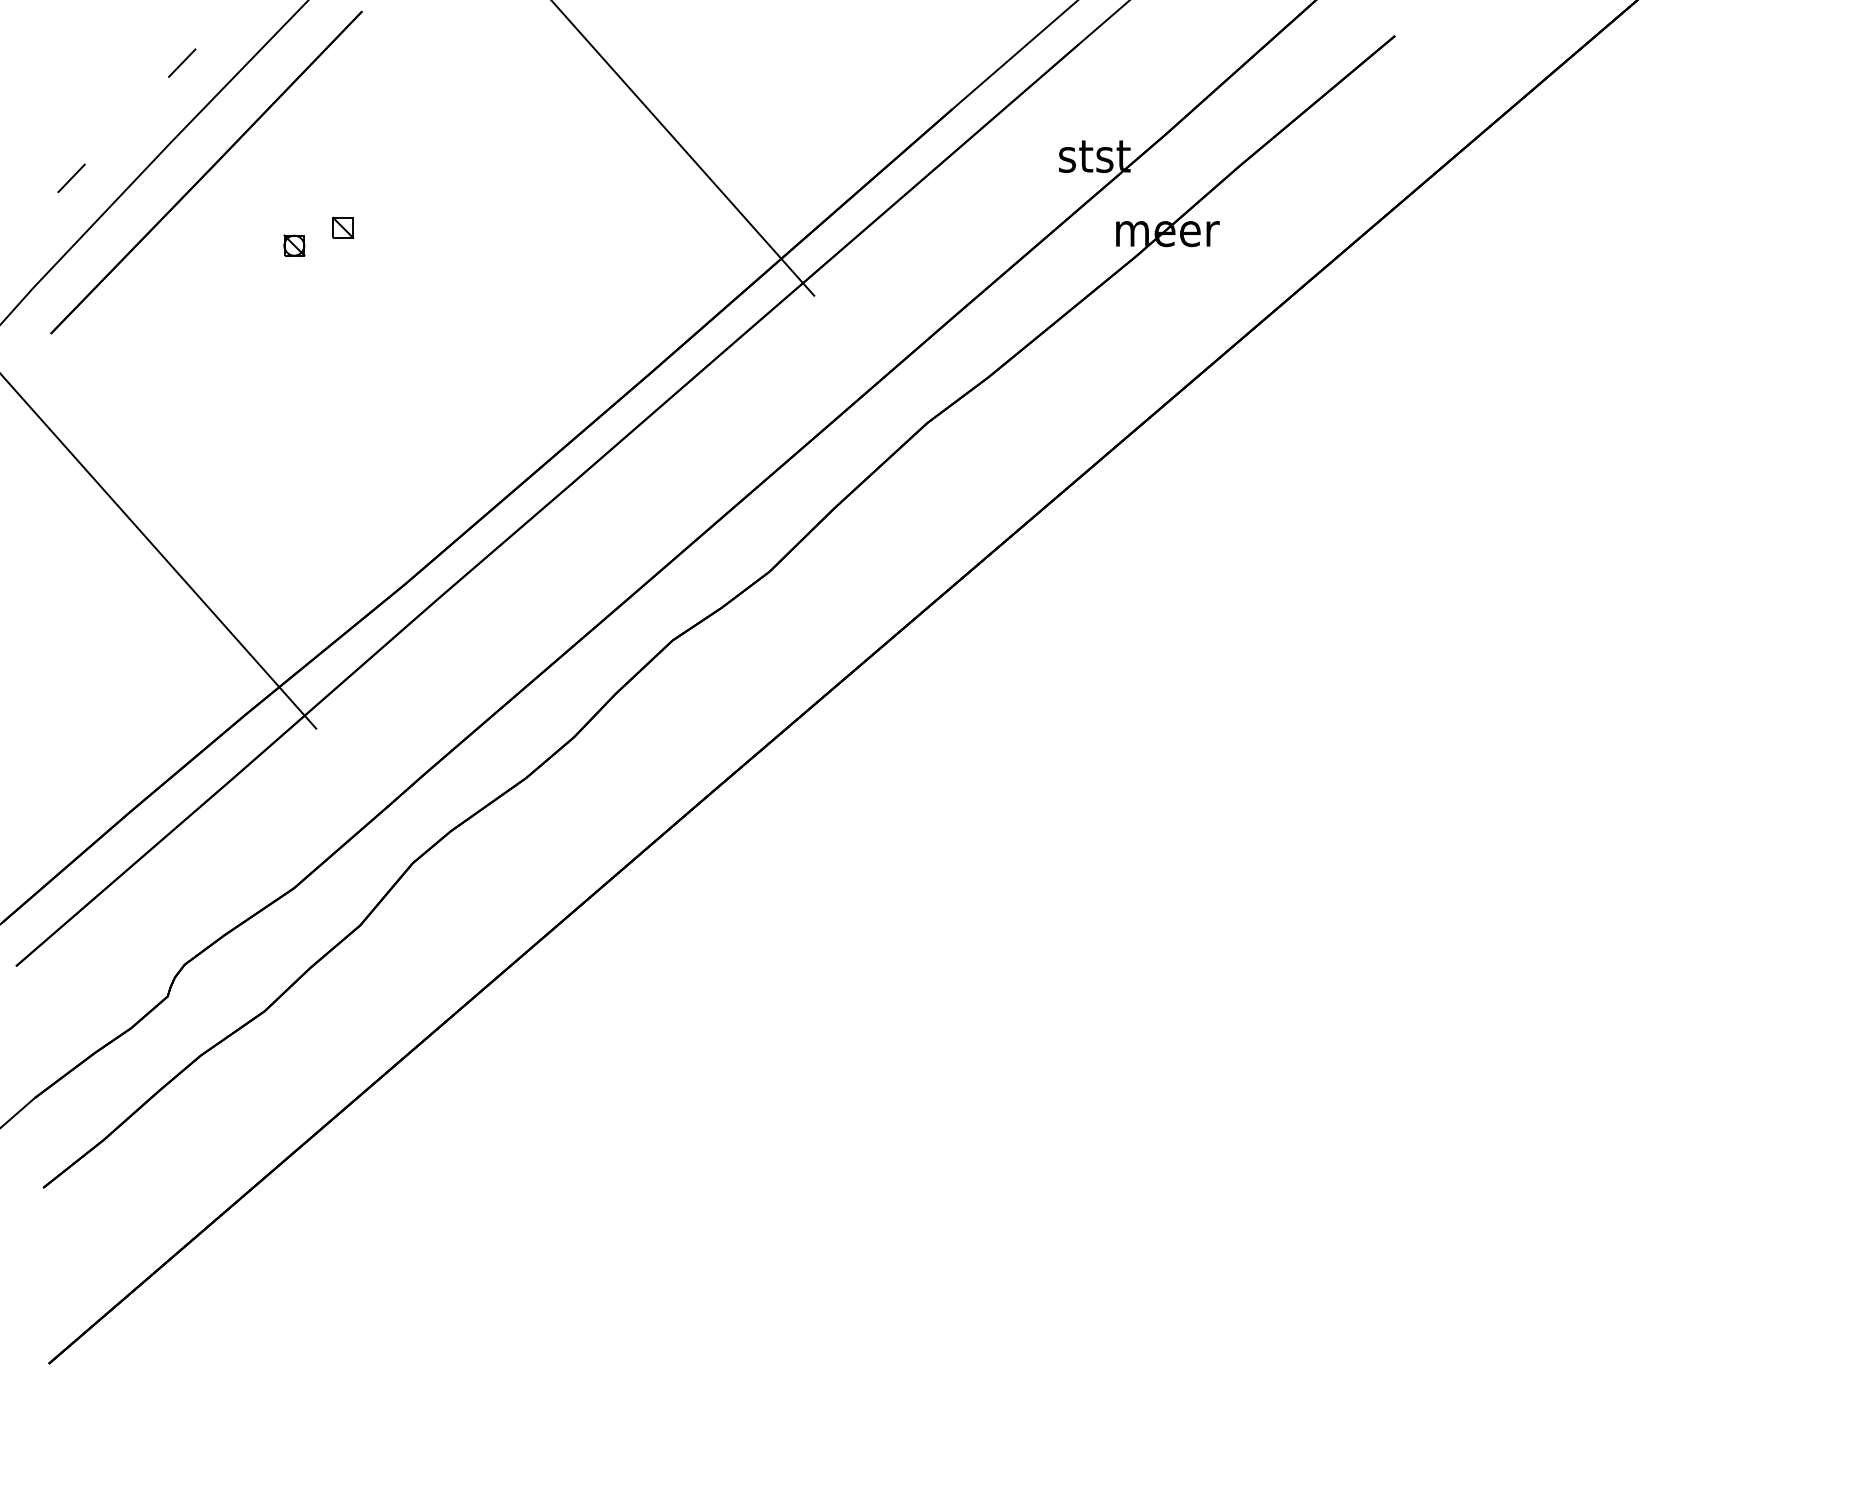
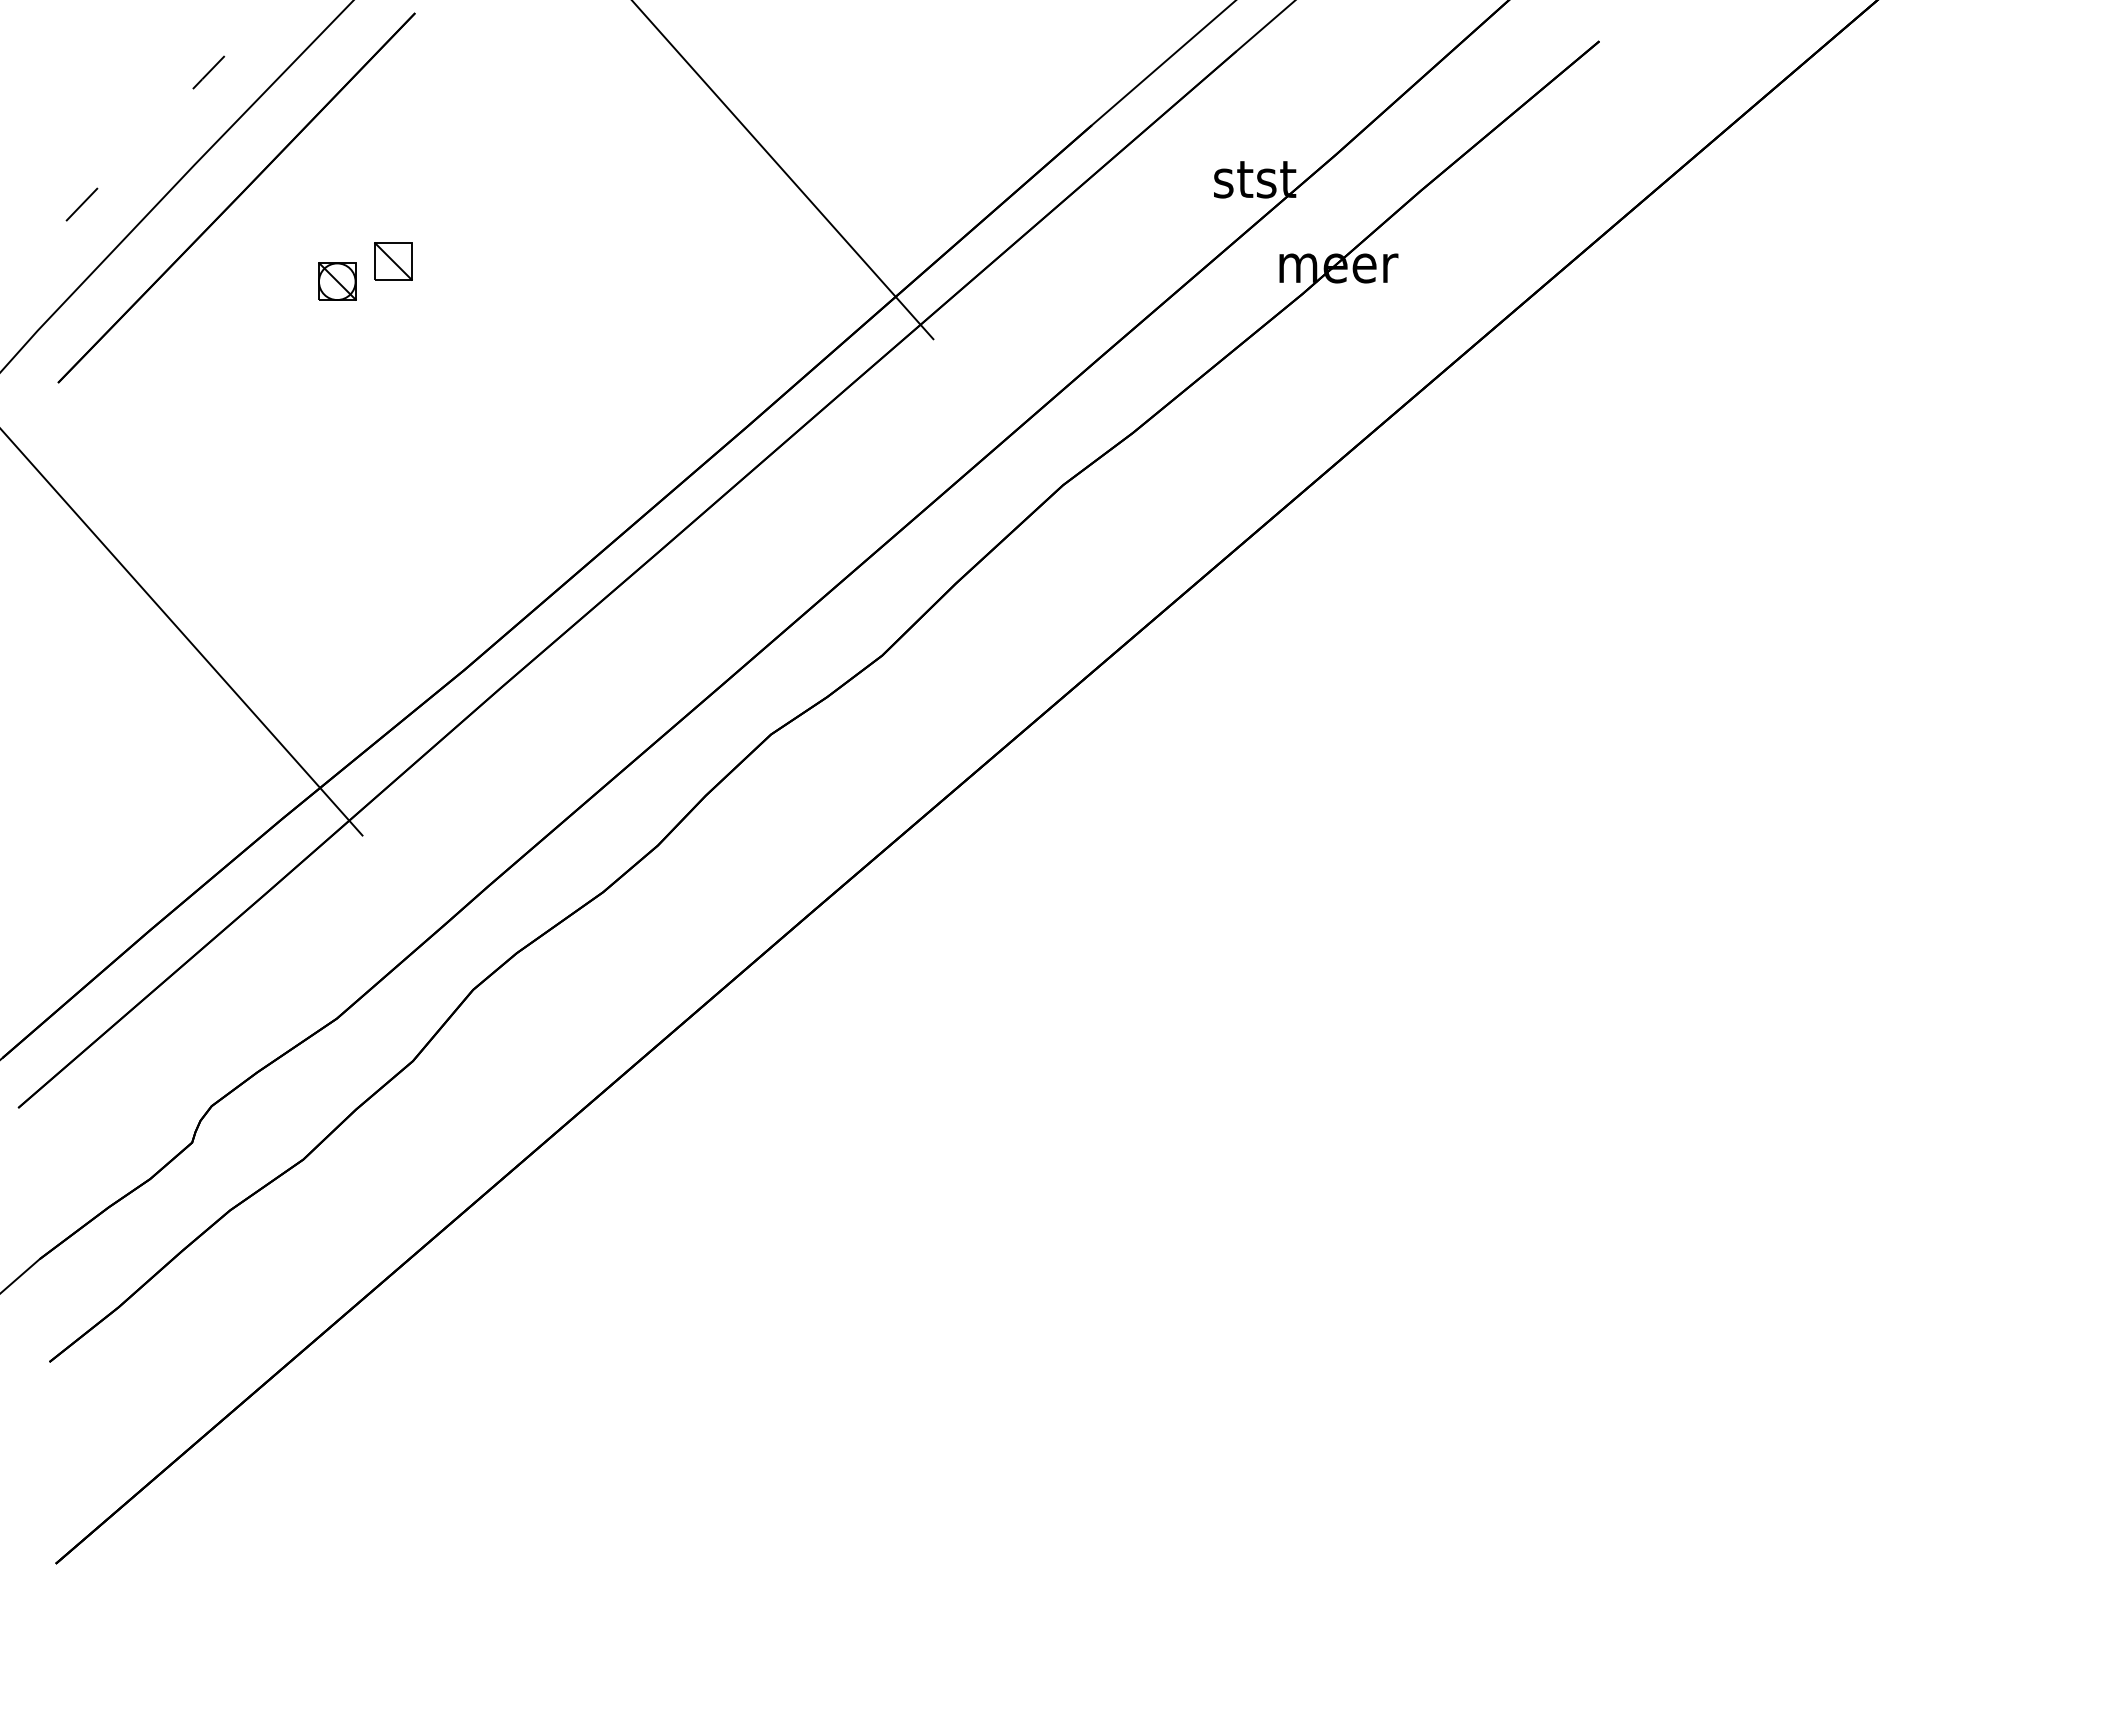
part: (342, 227) -> (392, 260), size x1.6
part: (294, 245) -> (337, 281), size x1.6

